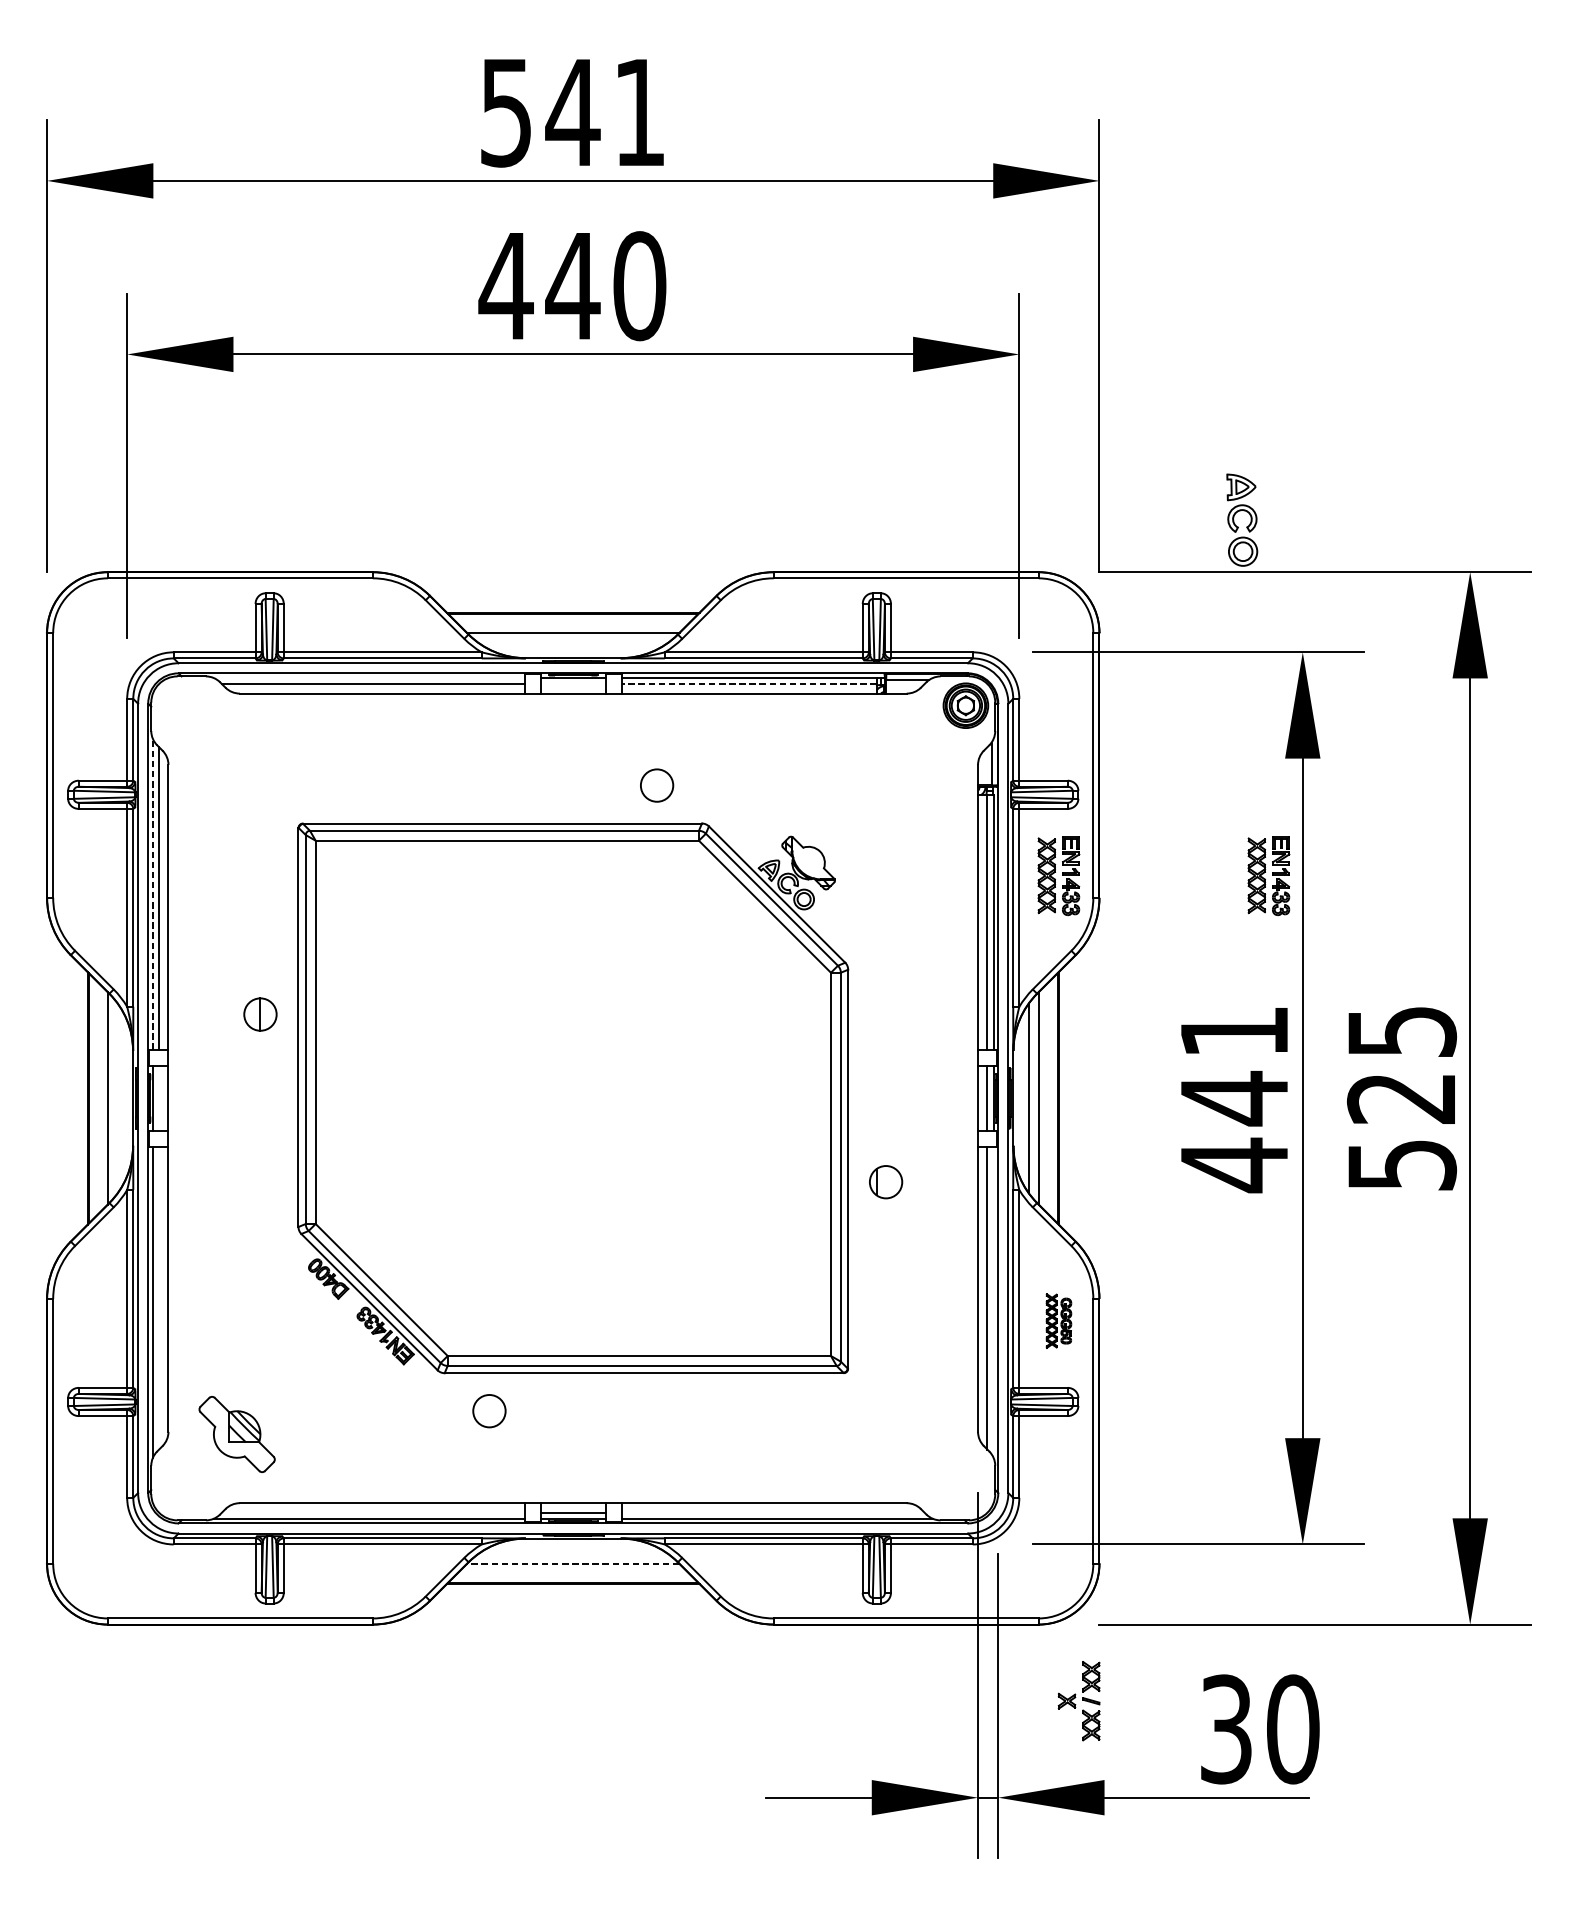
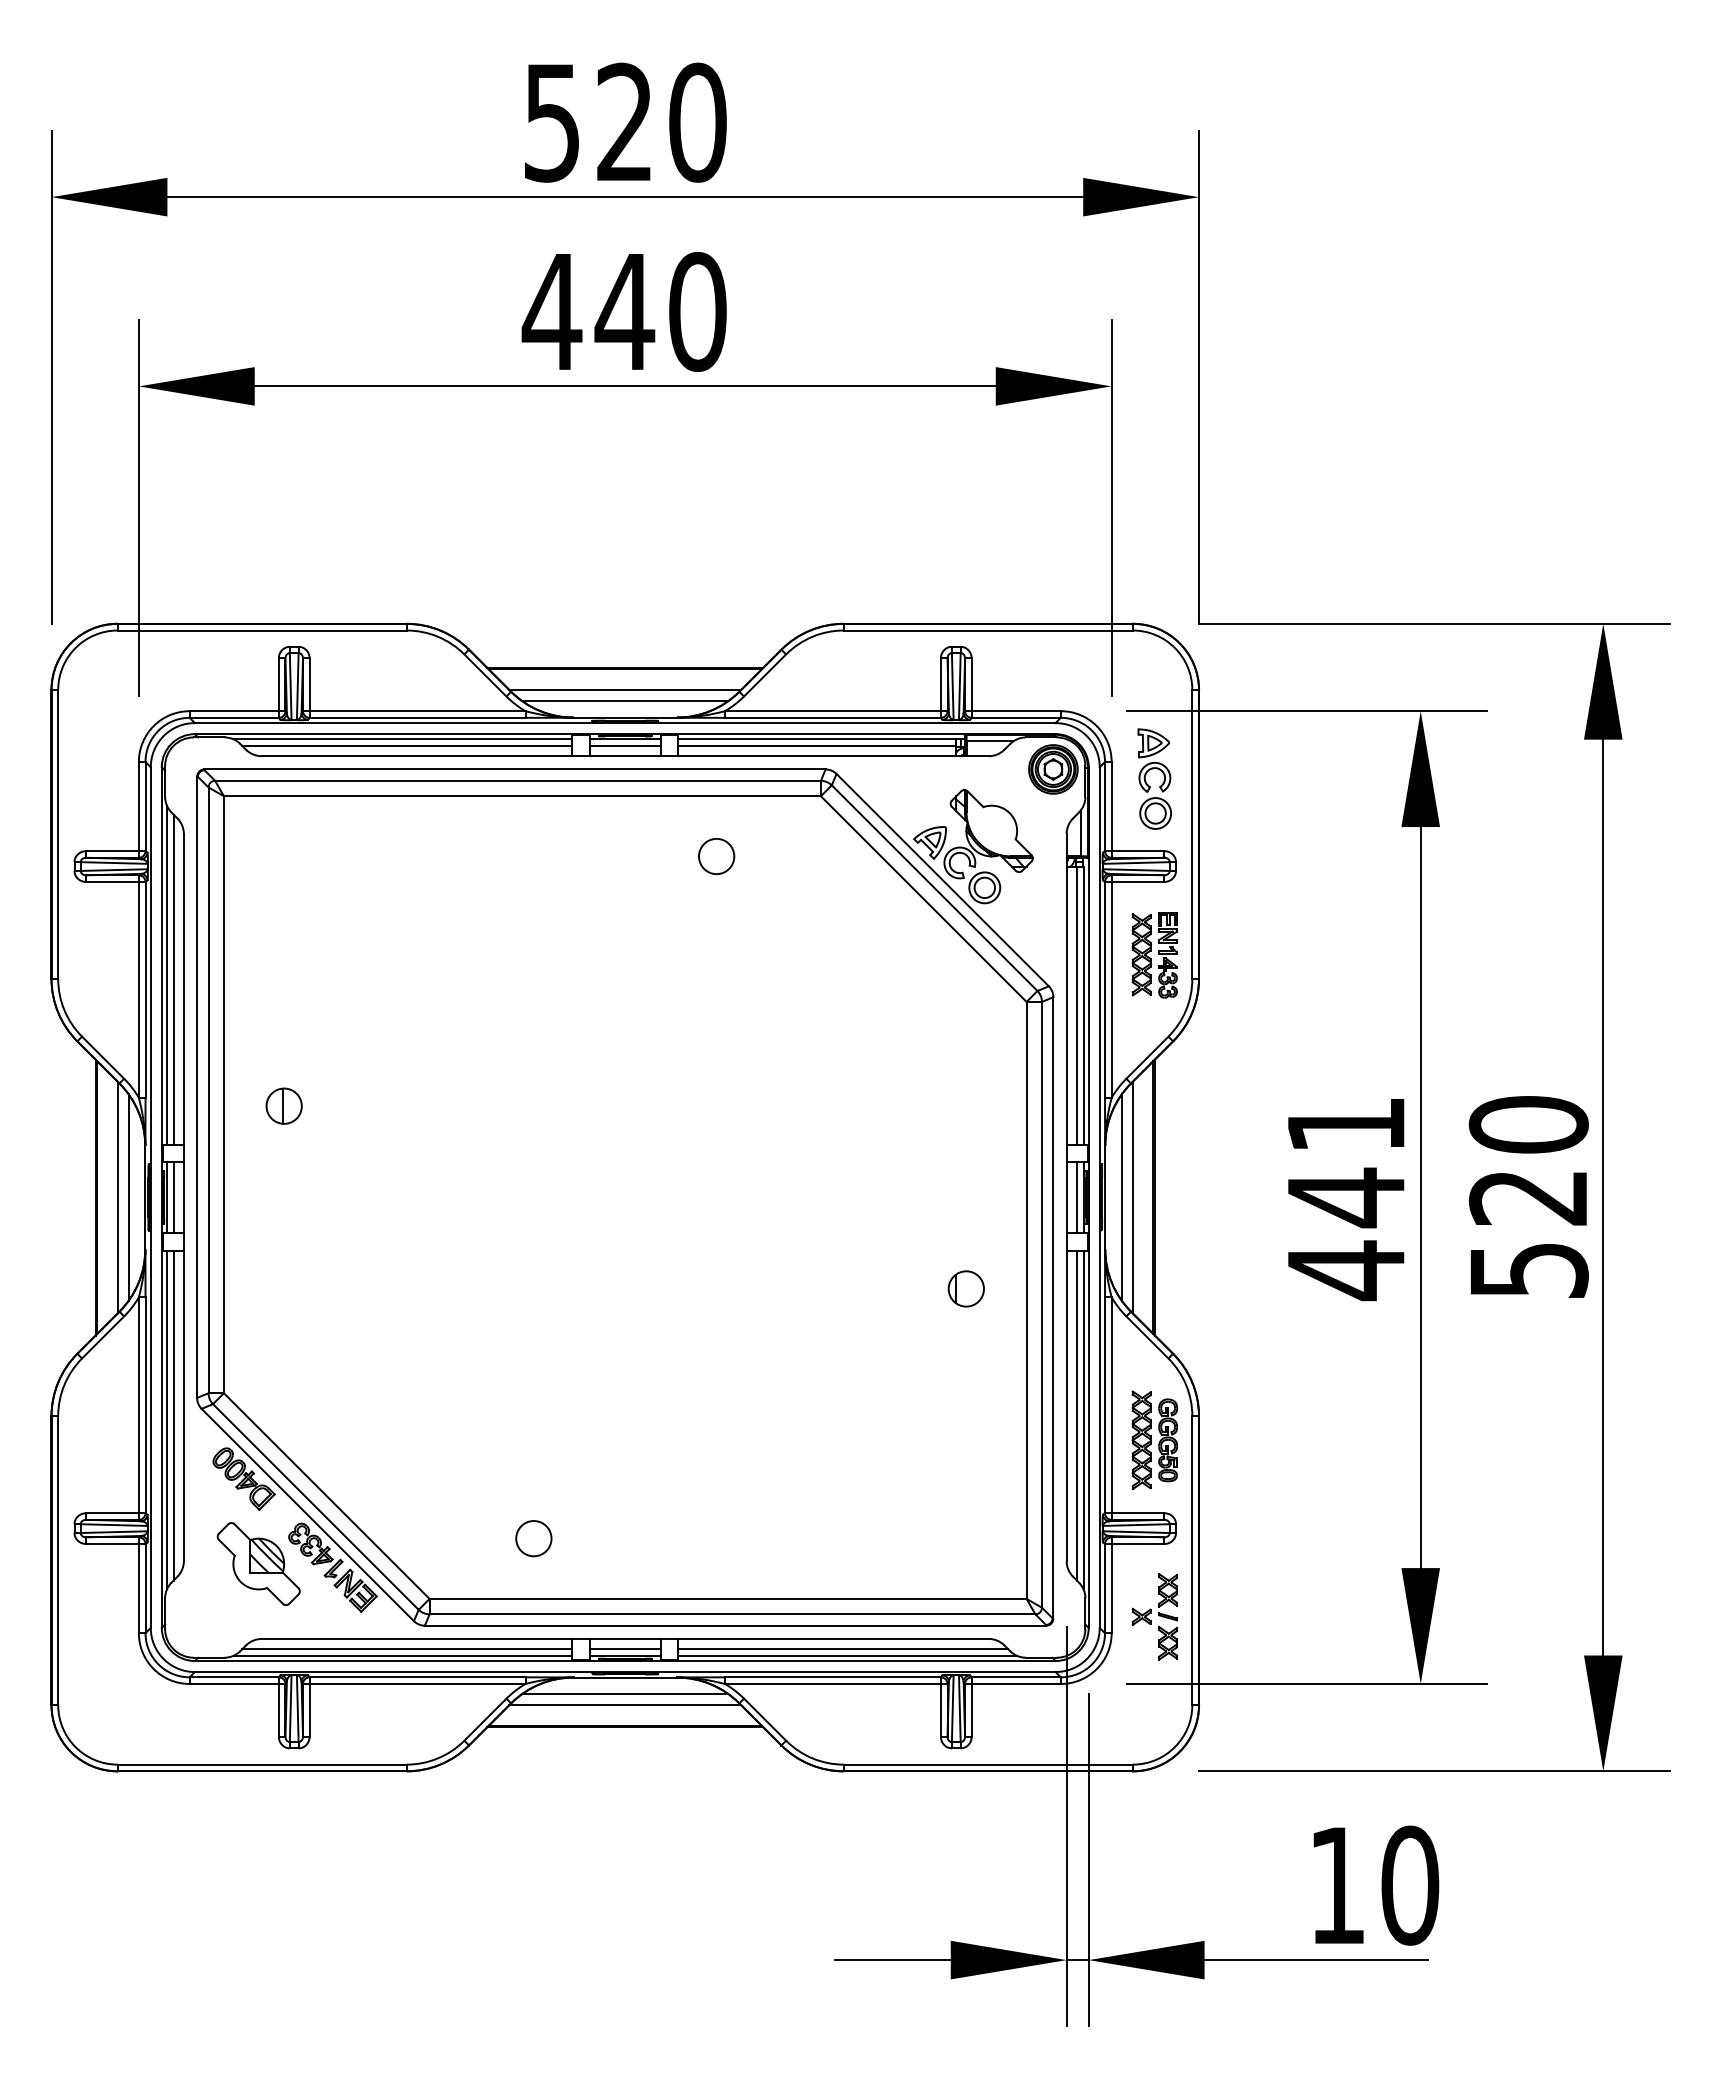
text: (605, 112) -> (660, 122), 541 -> 520
part: (1236, 525) -> (1148, 784), moved
line: (573, 643) -> (625, 701), added
line: (368, 678) -> (402, 739), added
line: (572, 683) -> (624, 745), added
line: (748, 683) -> (816, 745), dashed -> solid
part: (1268, 876) -> (1383, 955), removed
line: (153, 893) -> (167, 974), dashed -> solid
text: (1401, 1031) -> (1528, 1124), 525 -> 520
line: (117, 1098) -> (128, 1197), added
line: (158, 1098) -> (173, 1197), added
part: (573, 1098) -> (625, 1197), size x1.43
line: (158, 1298) -> (173, 1415), added
line: (993, 1301) -> (1083, 1419), added
part: (1058, 1321) -> (1154, 1440), size x1.67
line: (373, 1512) -> (407, 1649), added
line: (773, 1512) -> (843, 1649), added
line: (573, 1554) -> (625, 1694), added
line: (573, 1564) -> (625, 1705), dashed -> solid
part: (1078, 1700) -> (1154, 1616), moved
text: (1226, 1729) -> (1337, 1885), 30 -> 10

